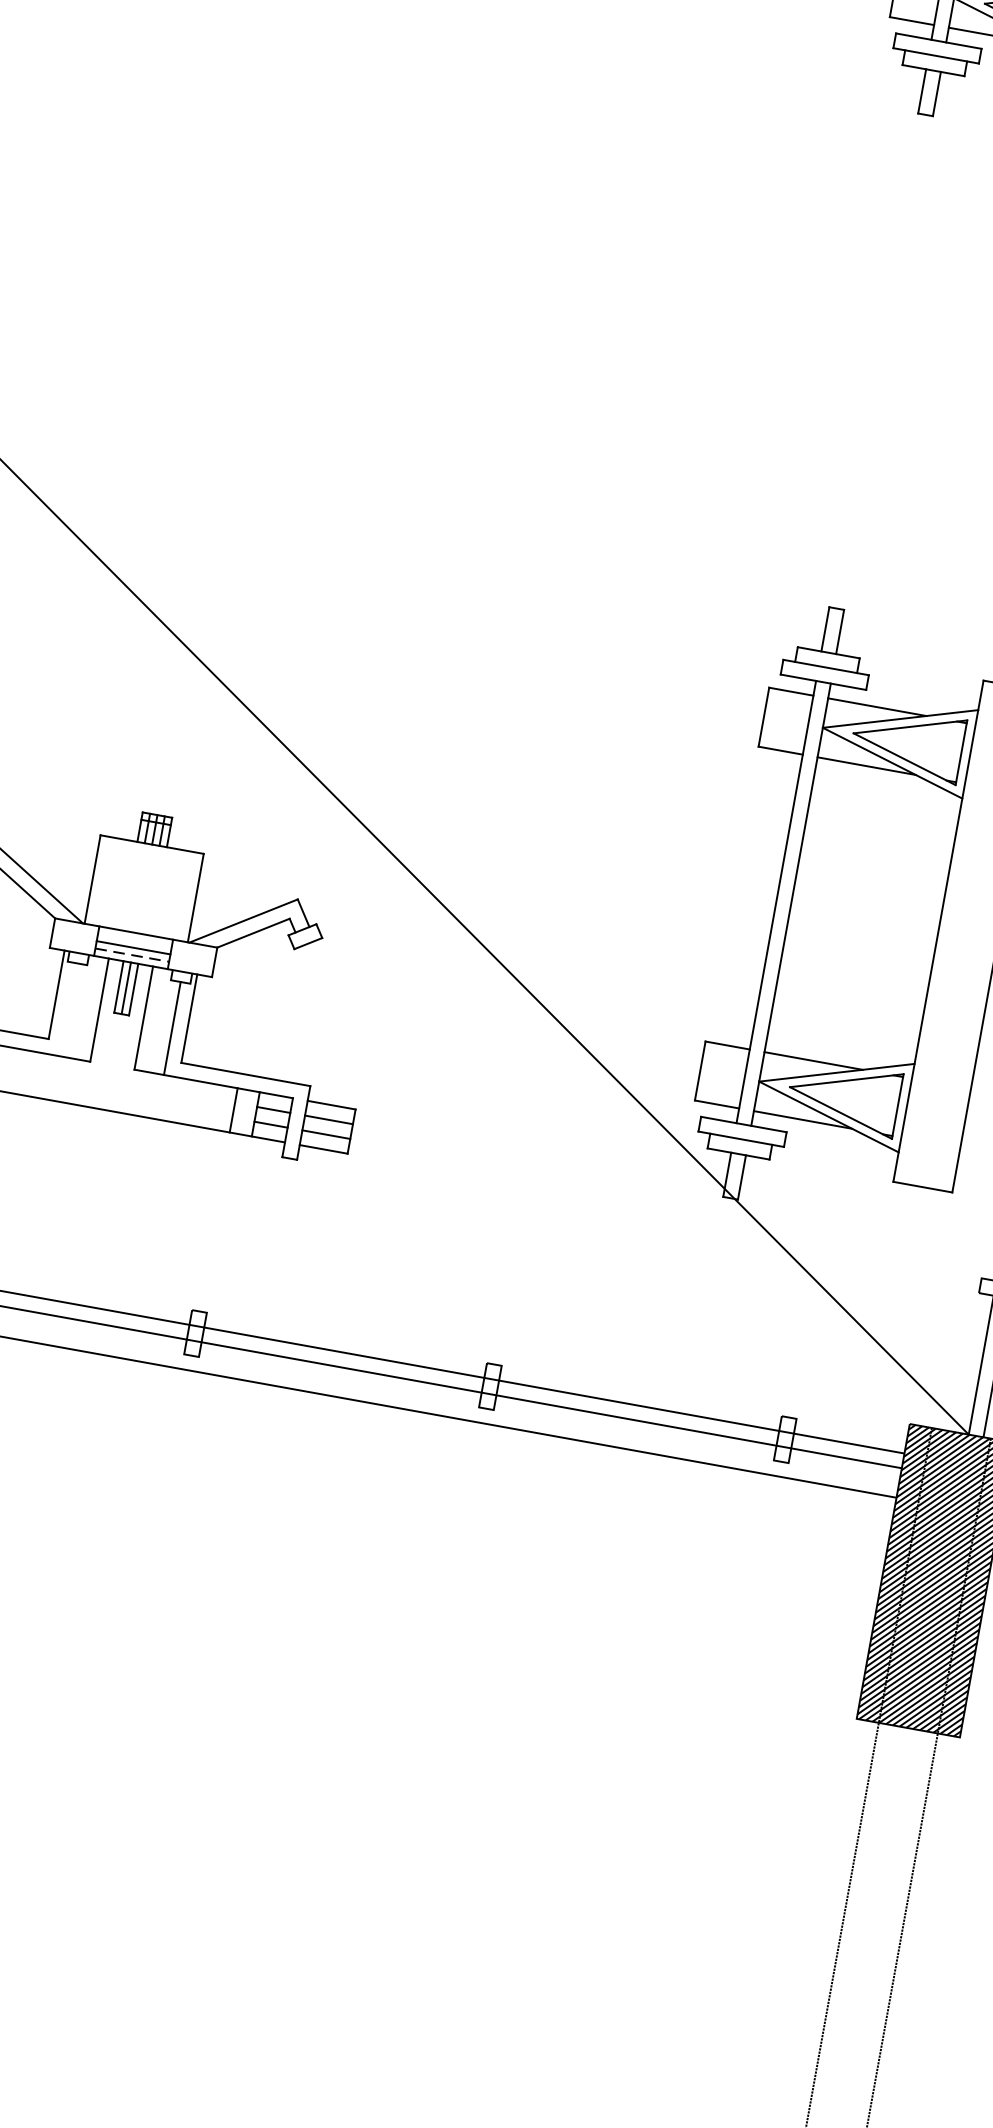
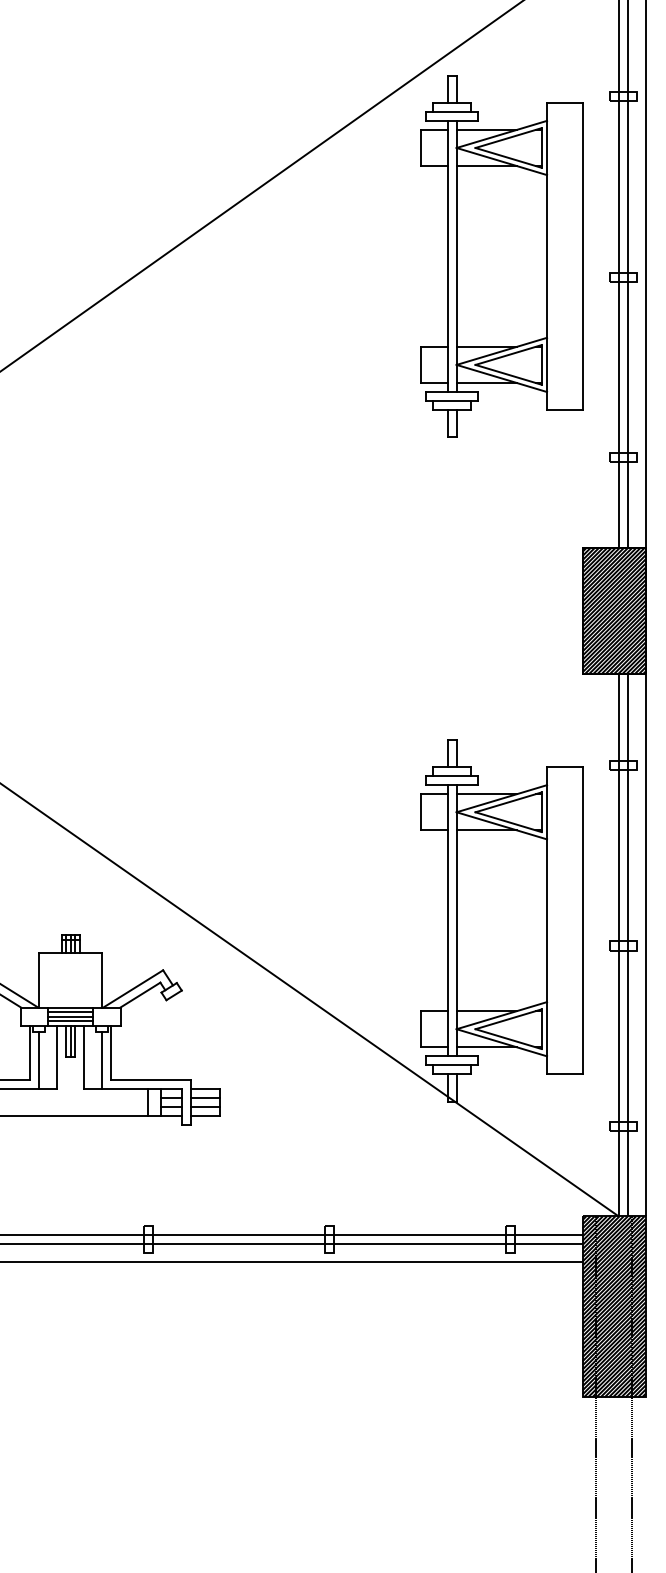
line: (134, 941) -> (70, 1012), added
line: (131, 955) -> (70, 1021), dashed -> solid
line: (69, 1008) -> (39, 1059), added

